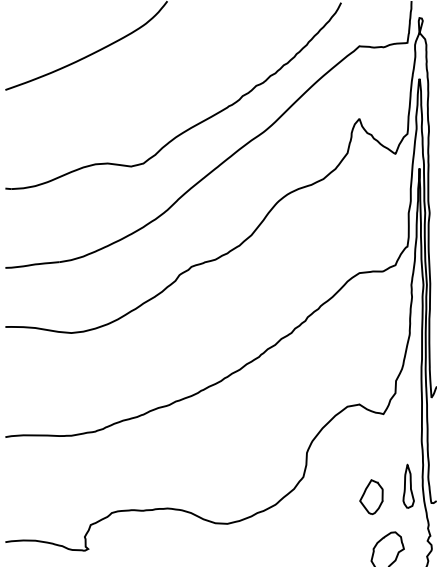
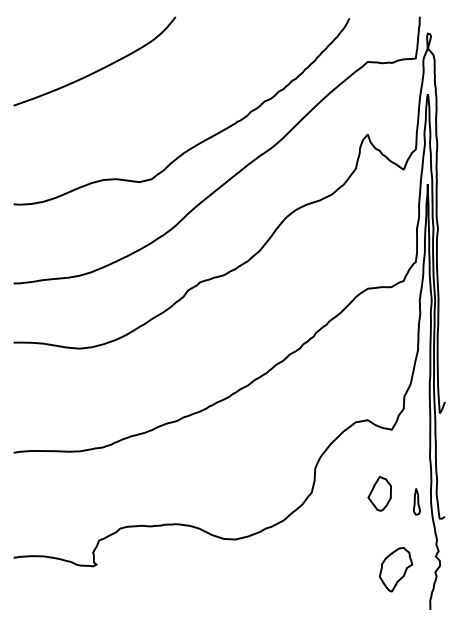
part: (408, 485) -> (416, 501), size x0.6
part: (371, 496) -> (379, 493), moved

